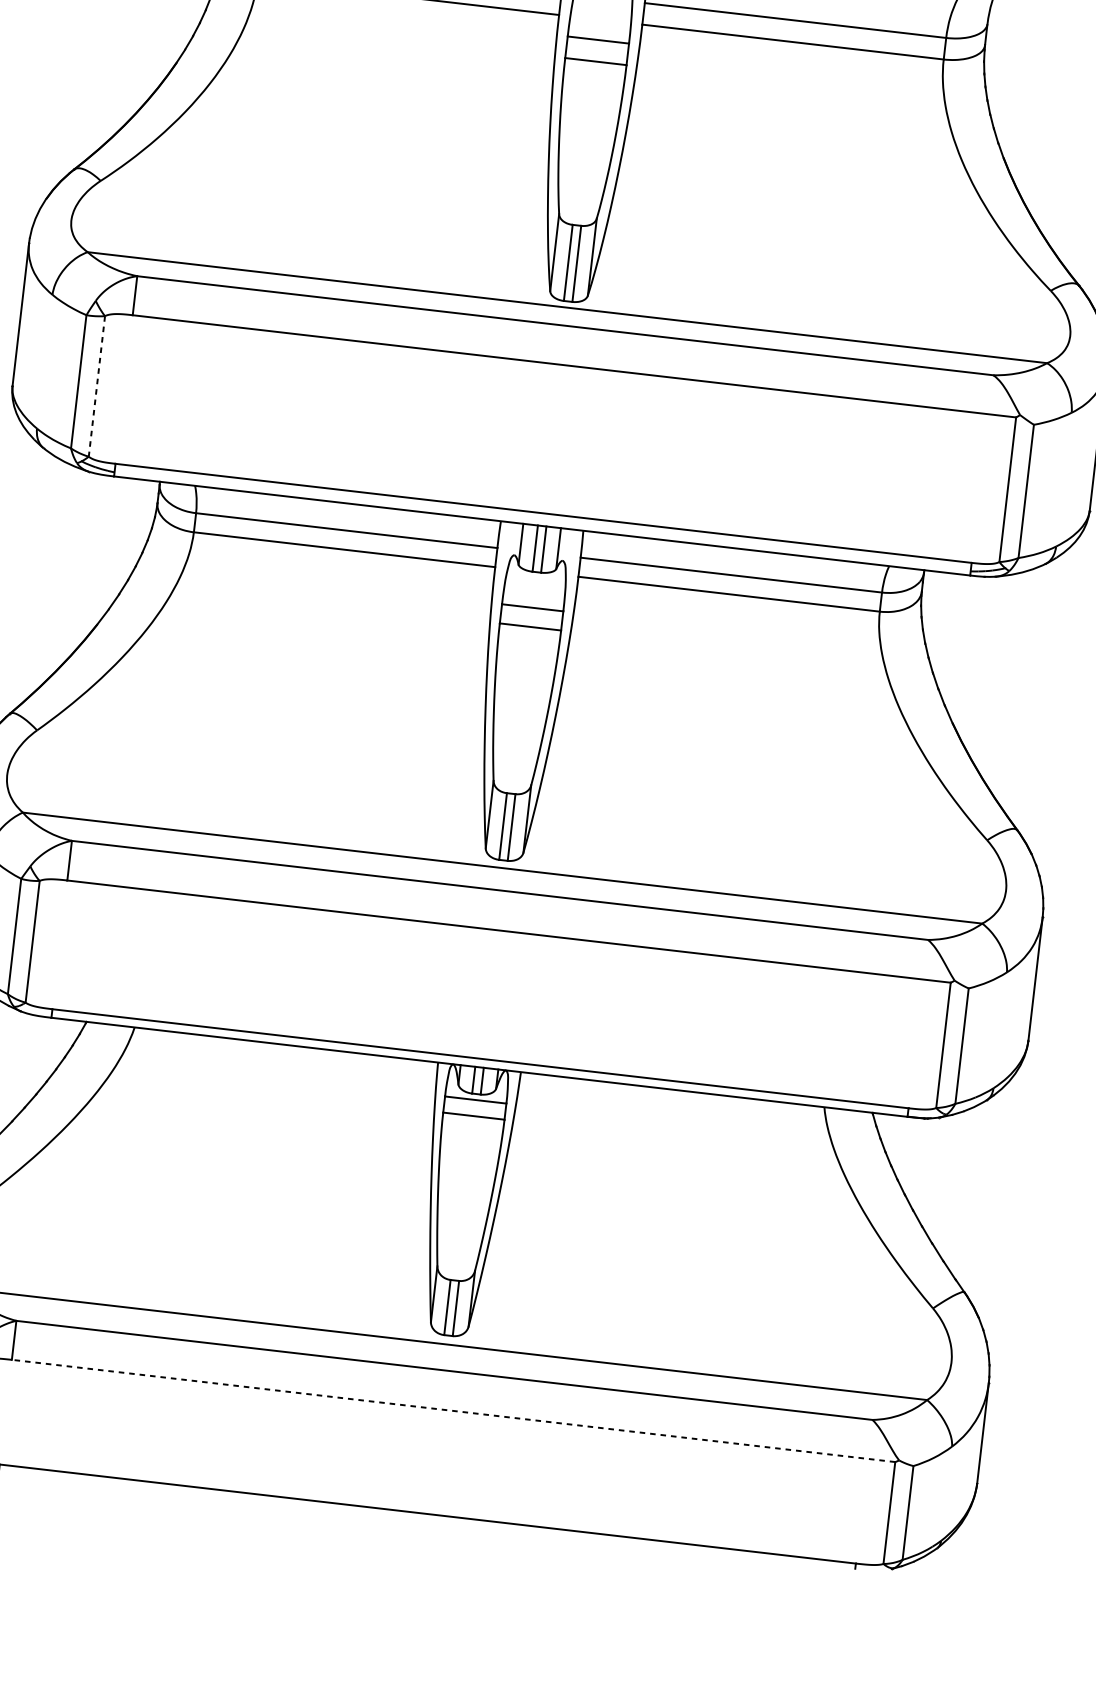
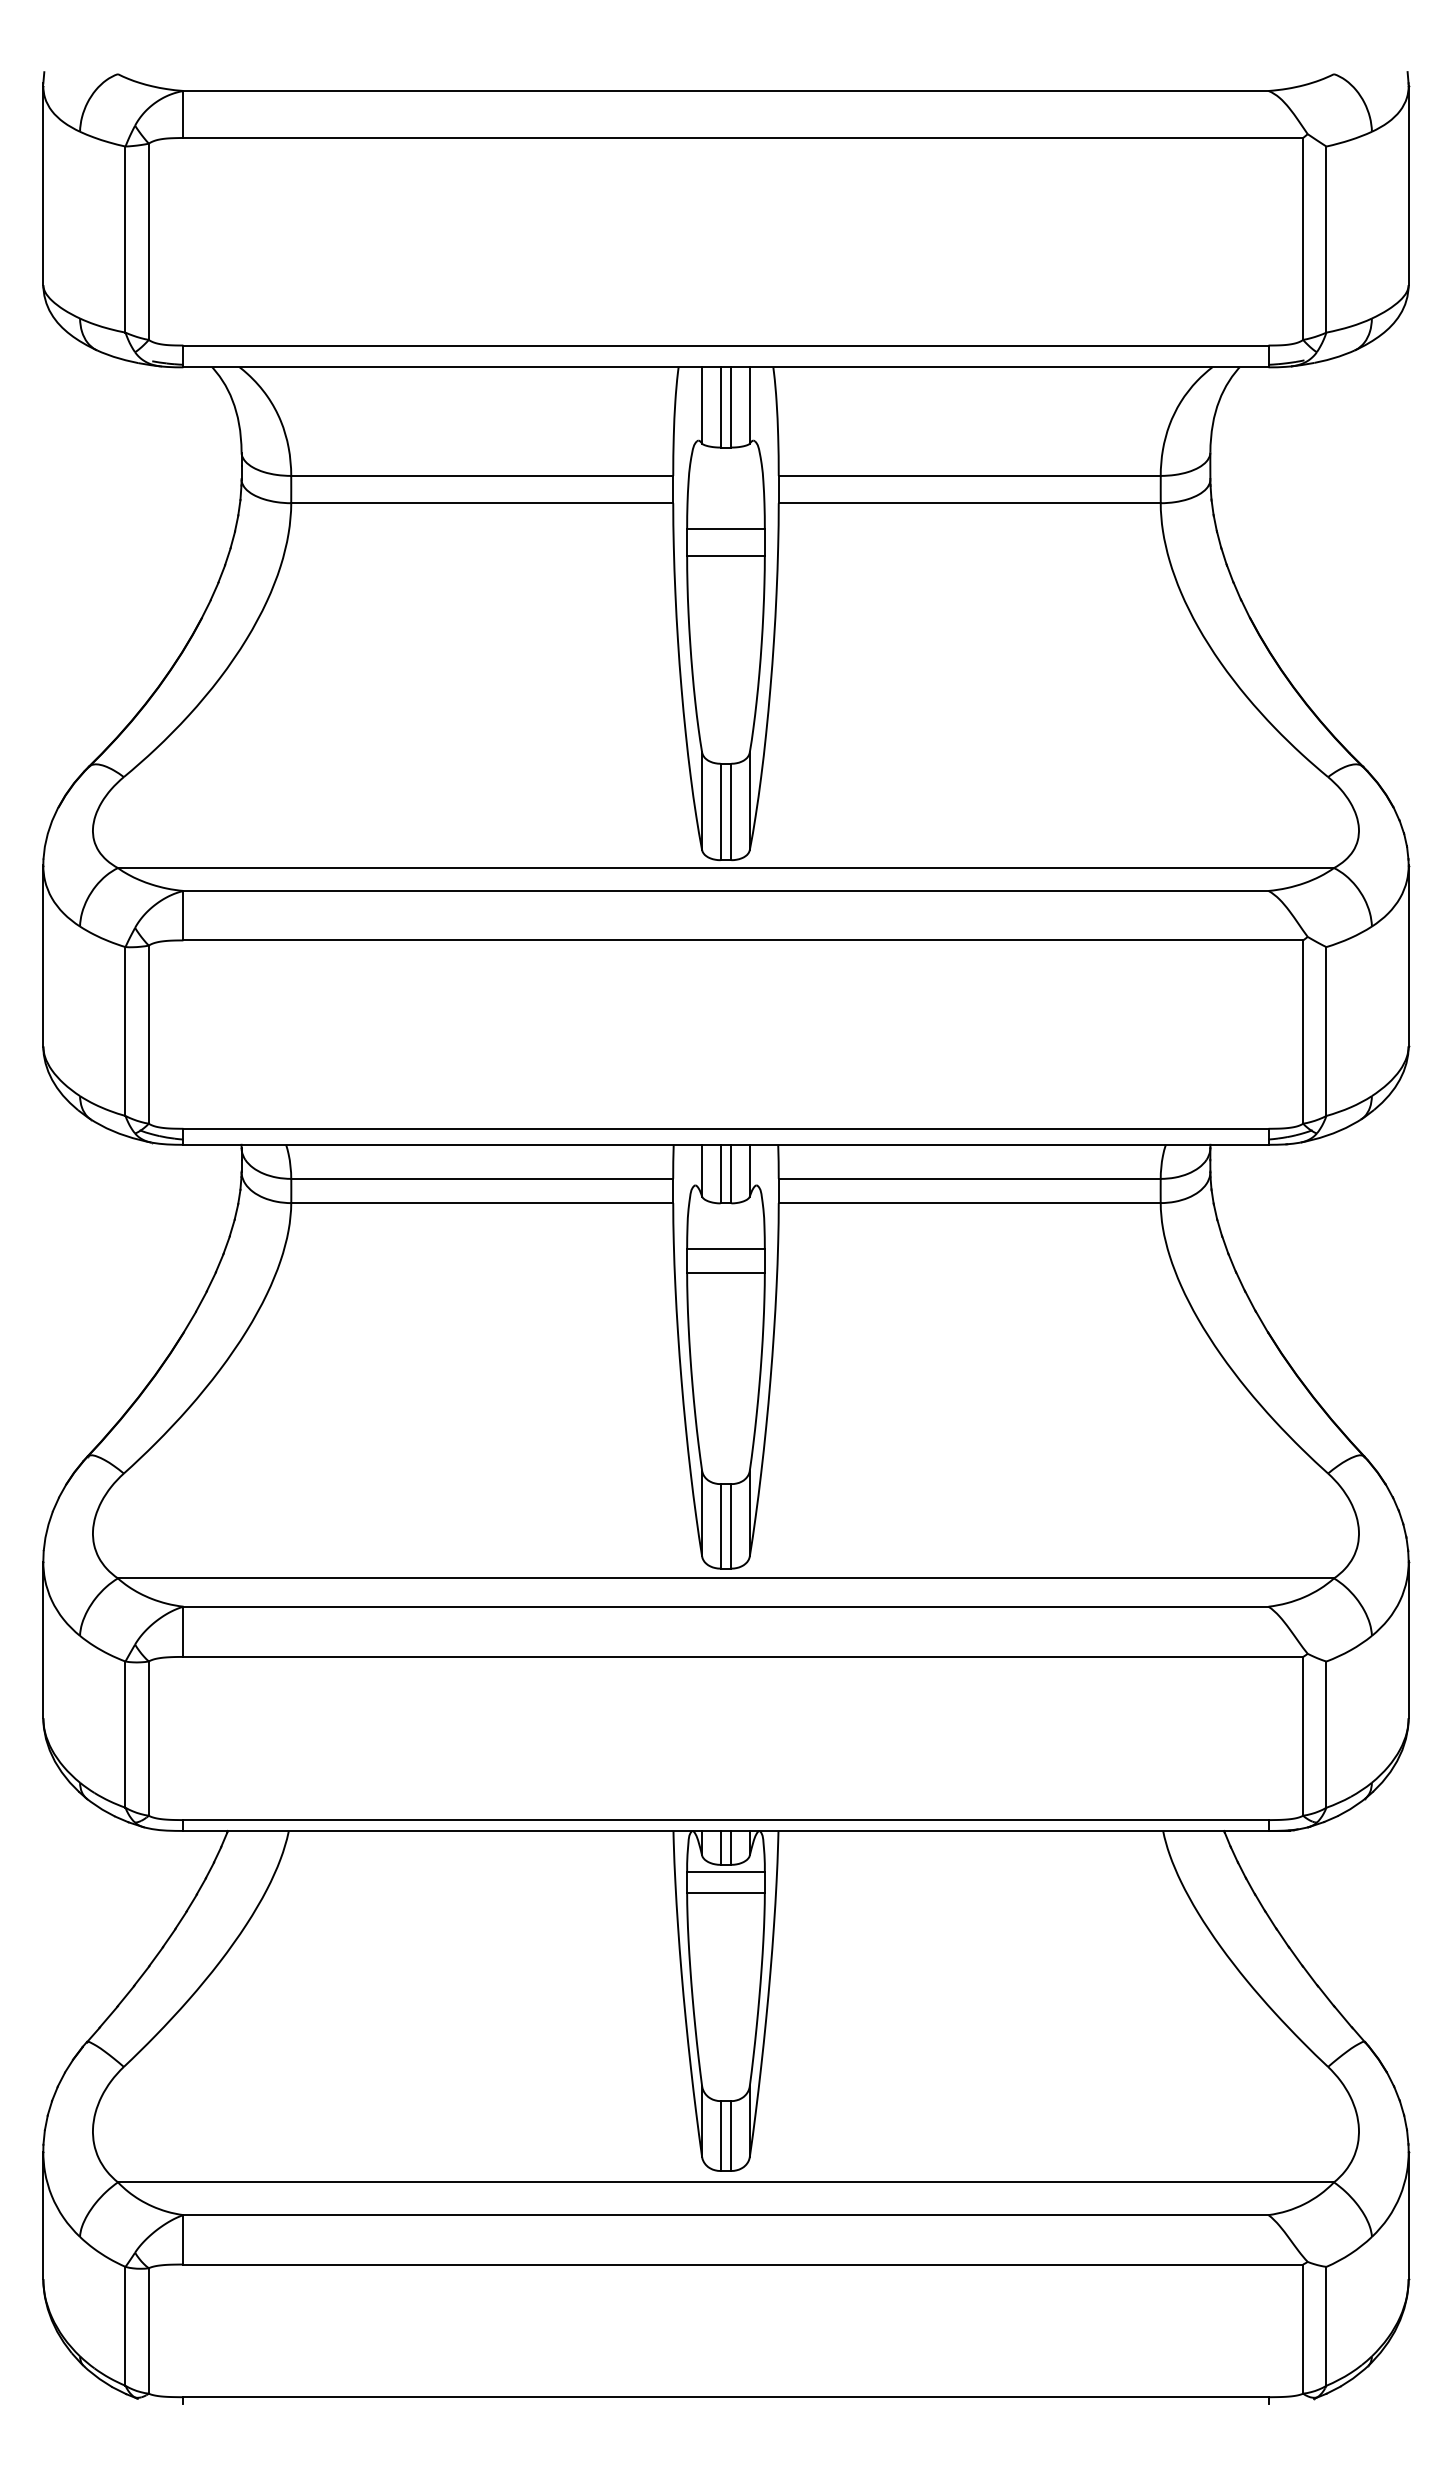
line: (96, 387) -> (148, 1035), dashed -> solid
line: (453, 1410) -> (743, 2264), dashed -> solid

